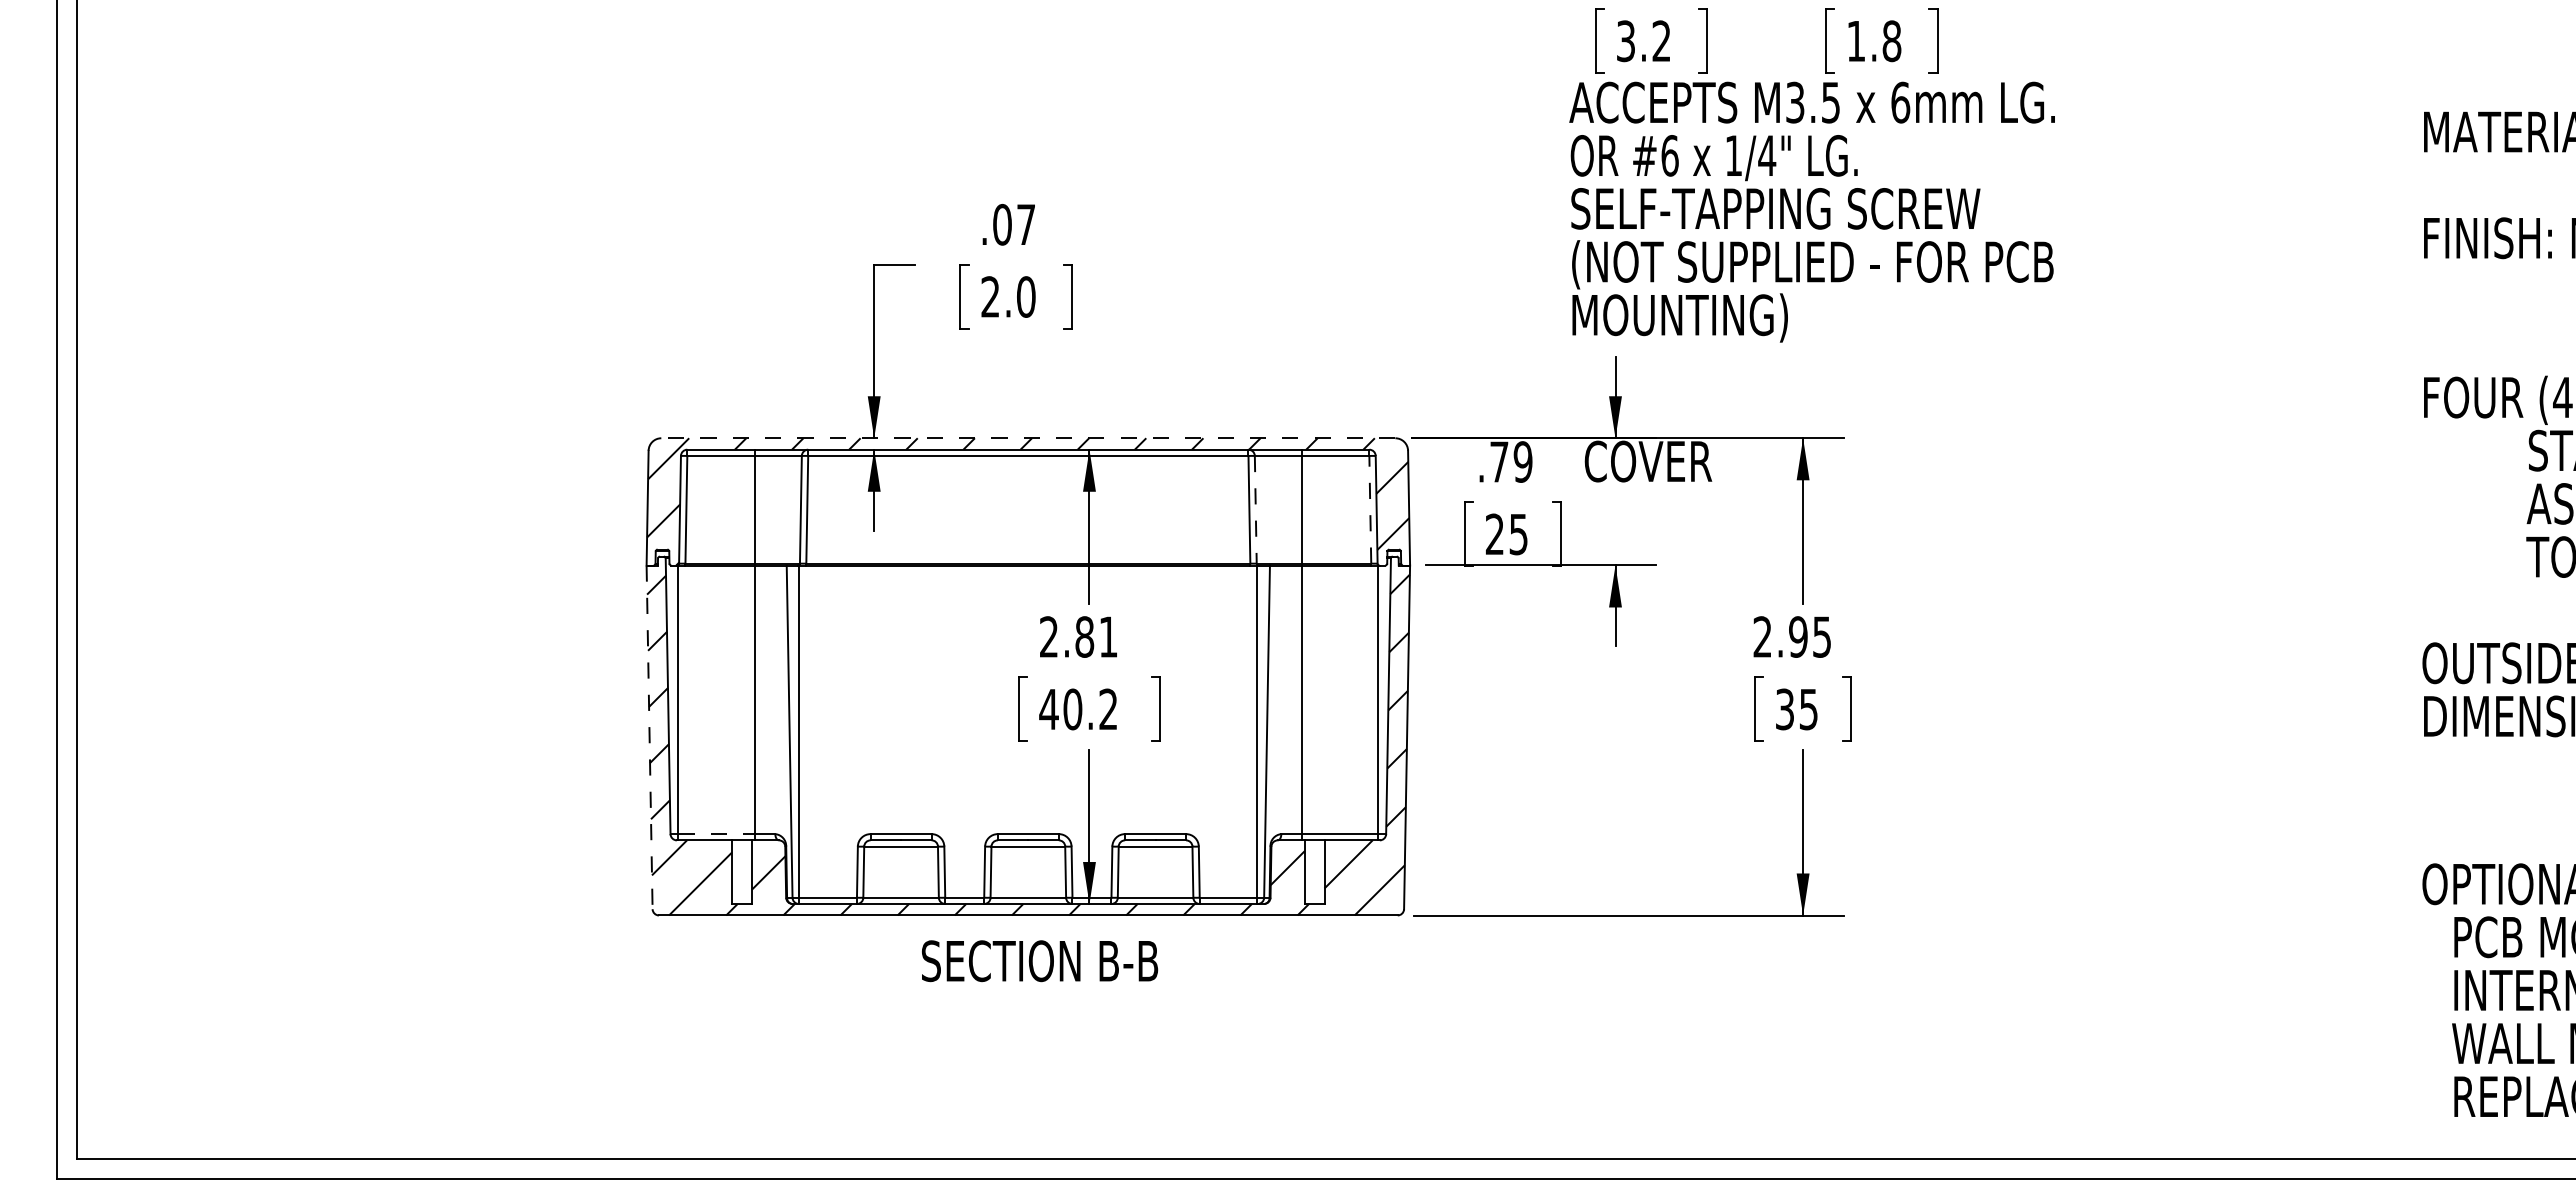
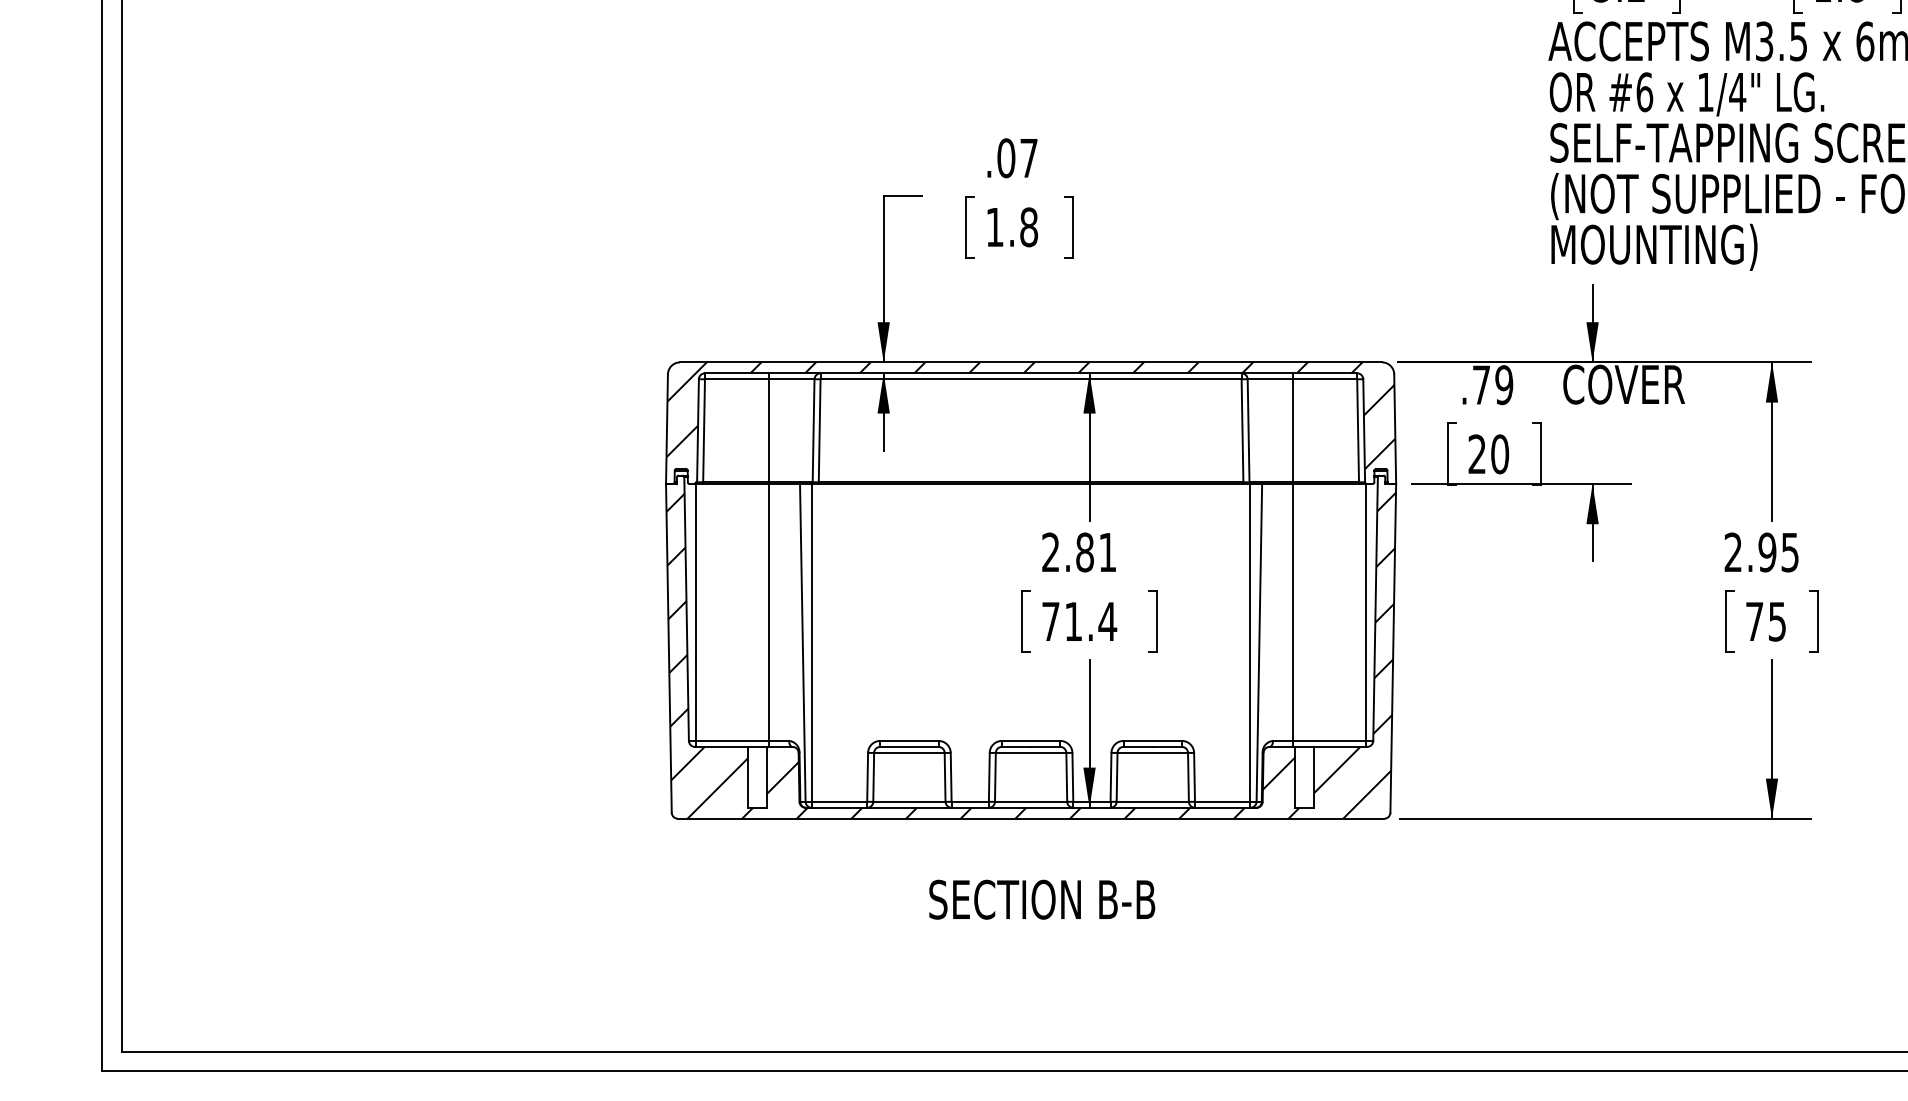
text: (1008, 296) -> (1012, 226), 2.0 -> 1.8
line: (1027, 438) -> (1030, 362), dashed -> solid
line: (1255, 509) -> (1248, 430), dashed -> solid
line: (1370, 509) -> (1358, 430), dashed -> solid
text: (1518, 534) -> (1499, 454), 25 -> 20
text: (1078, 709) -> (1079, 621), 40.2 -> 71.4
text: (1784, 709) -> (1754, 621), 35 -> 75
line: (649, 737) -> (668, 648), dashed -> solid
line: (717, 834) -> (733, 741), dashed -> solid
text: (1040, 961) -> (1042, 900), moved

